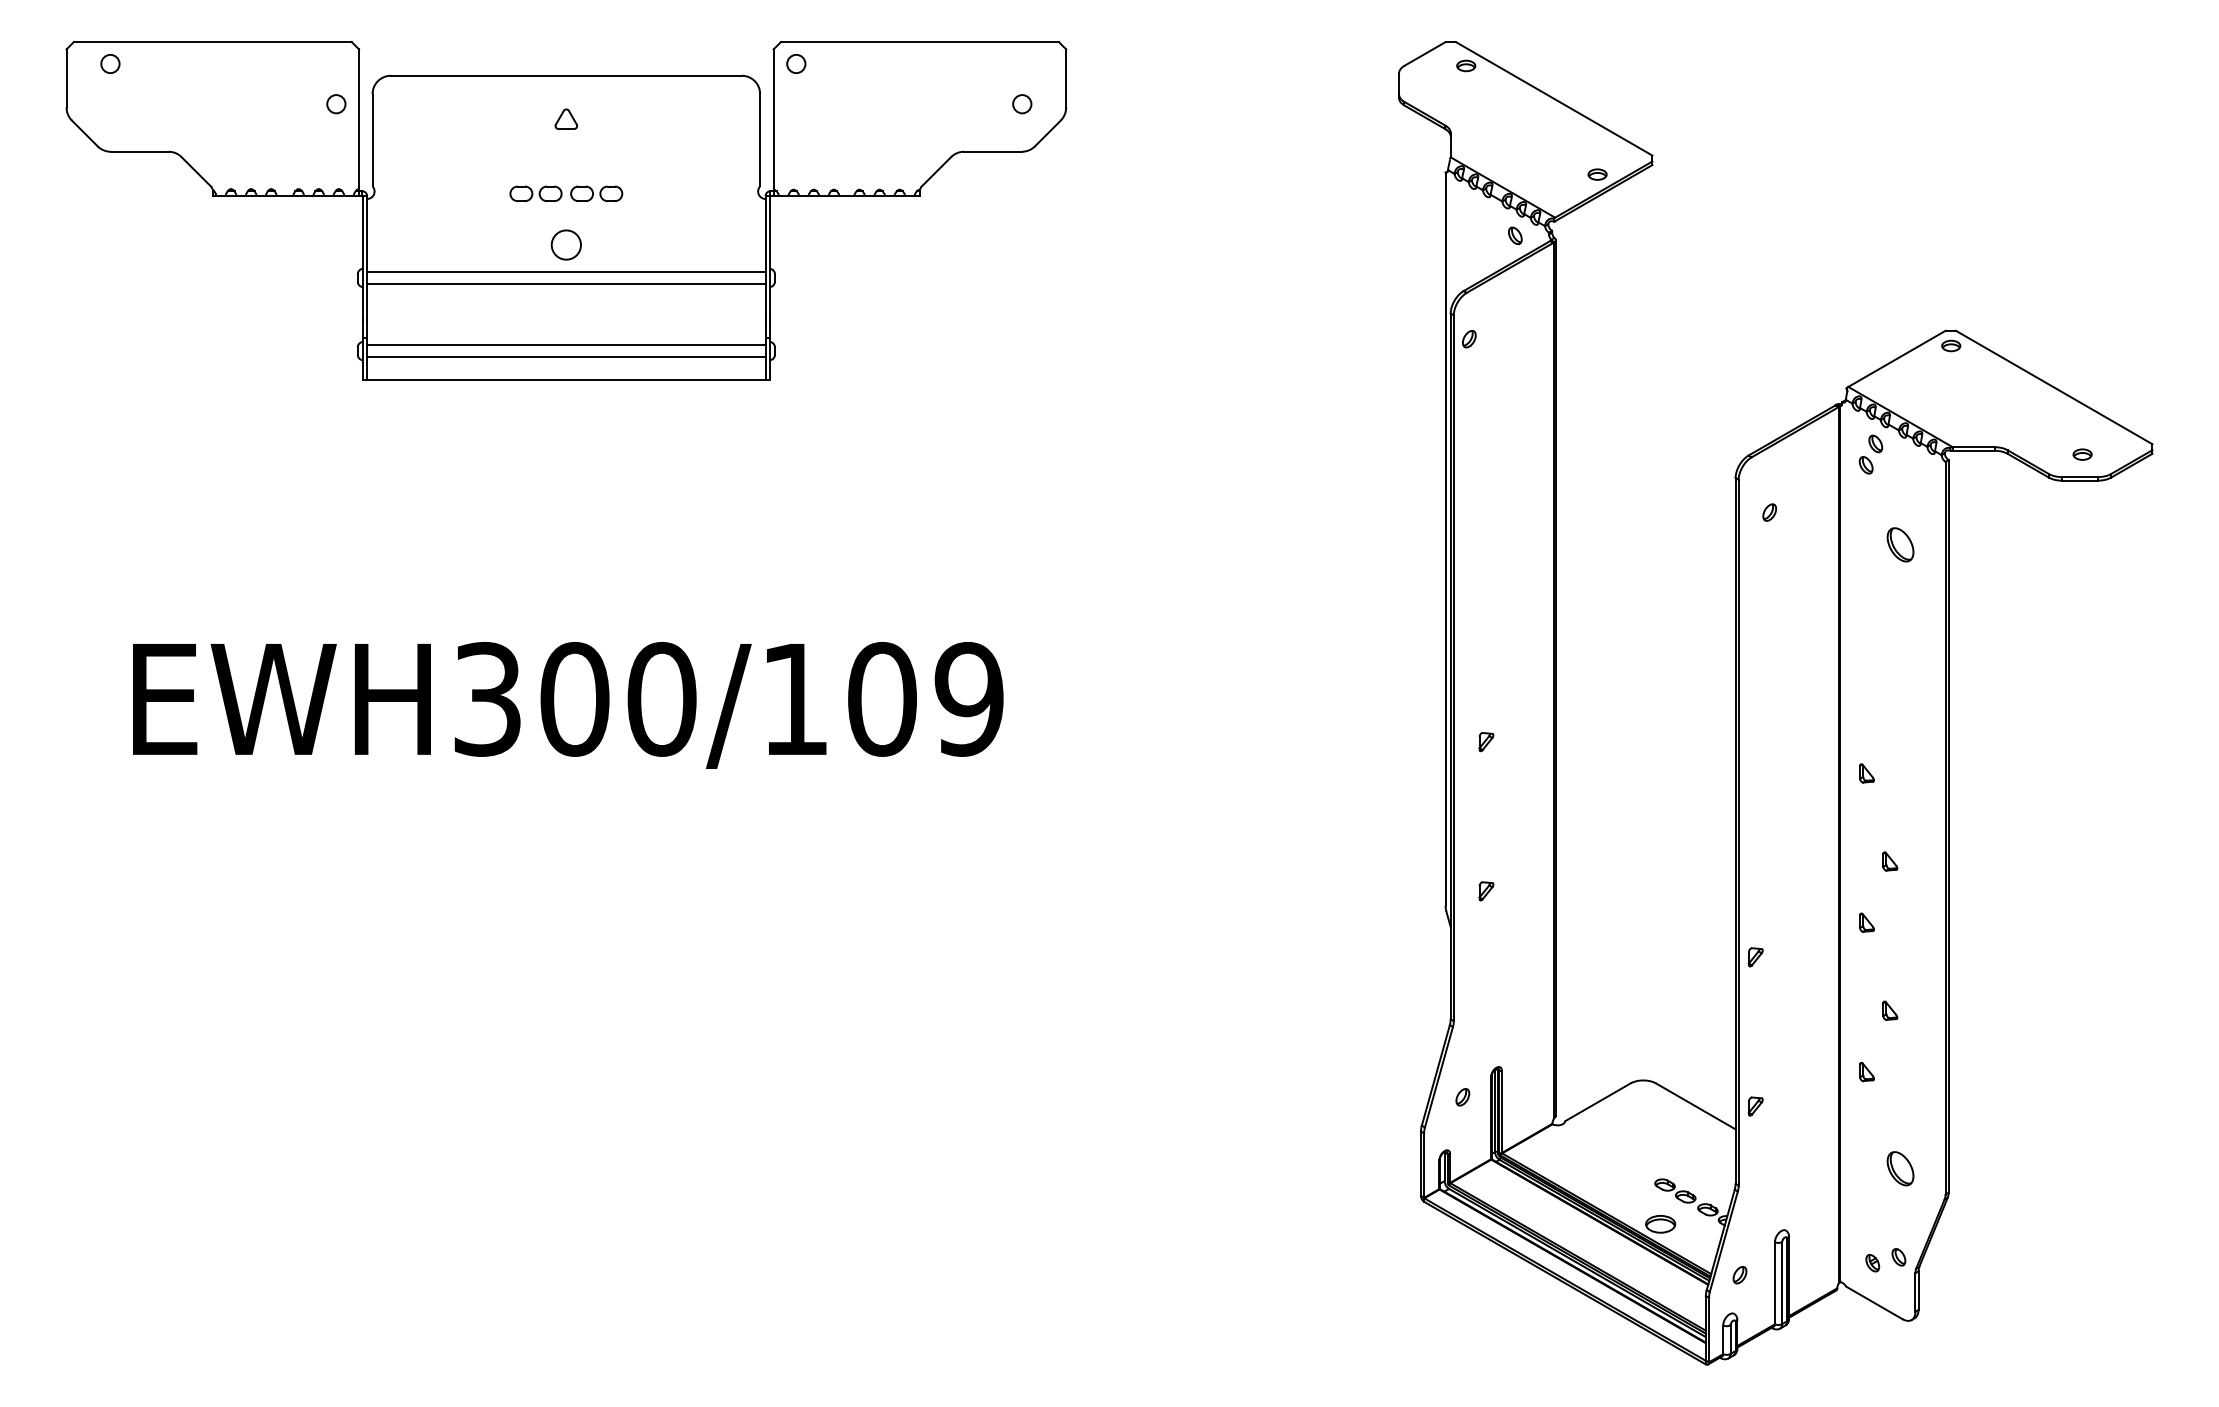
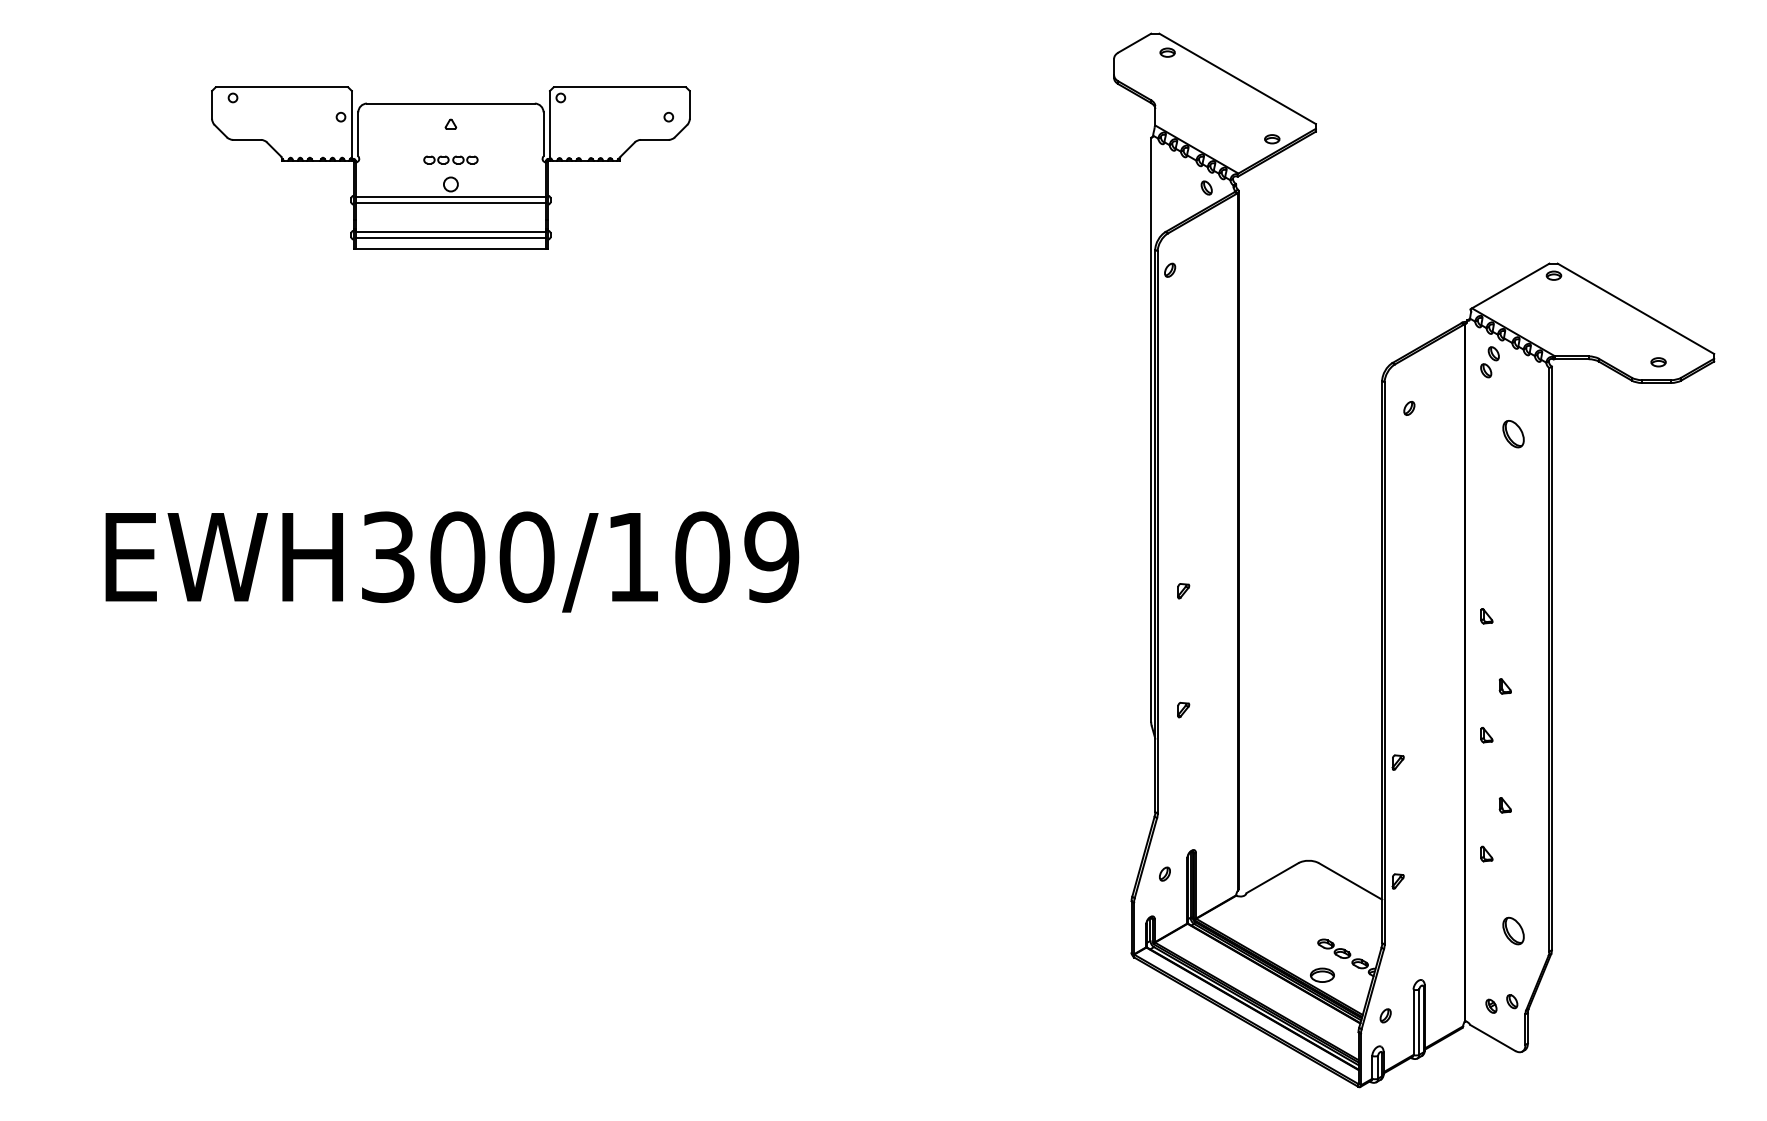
part: (566, 210) -> (451, 167), size x0.6

